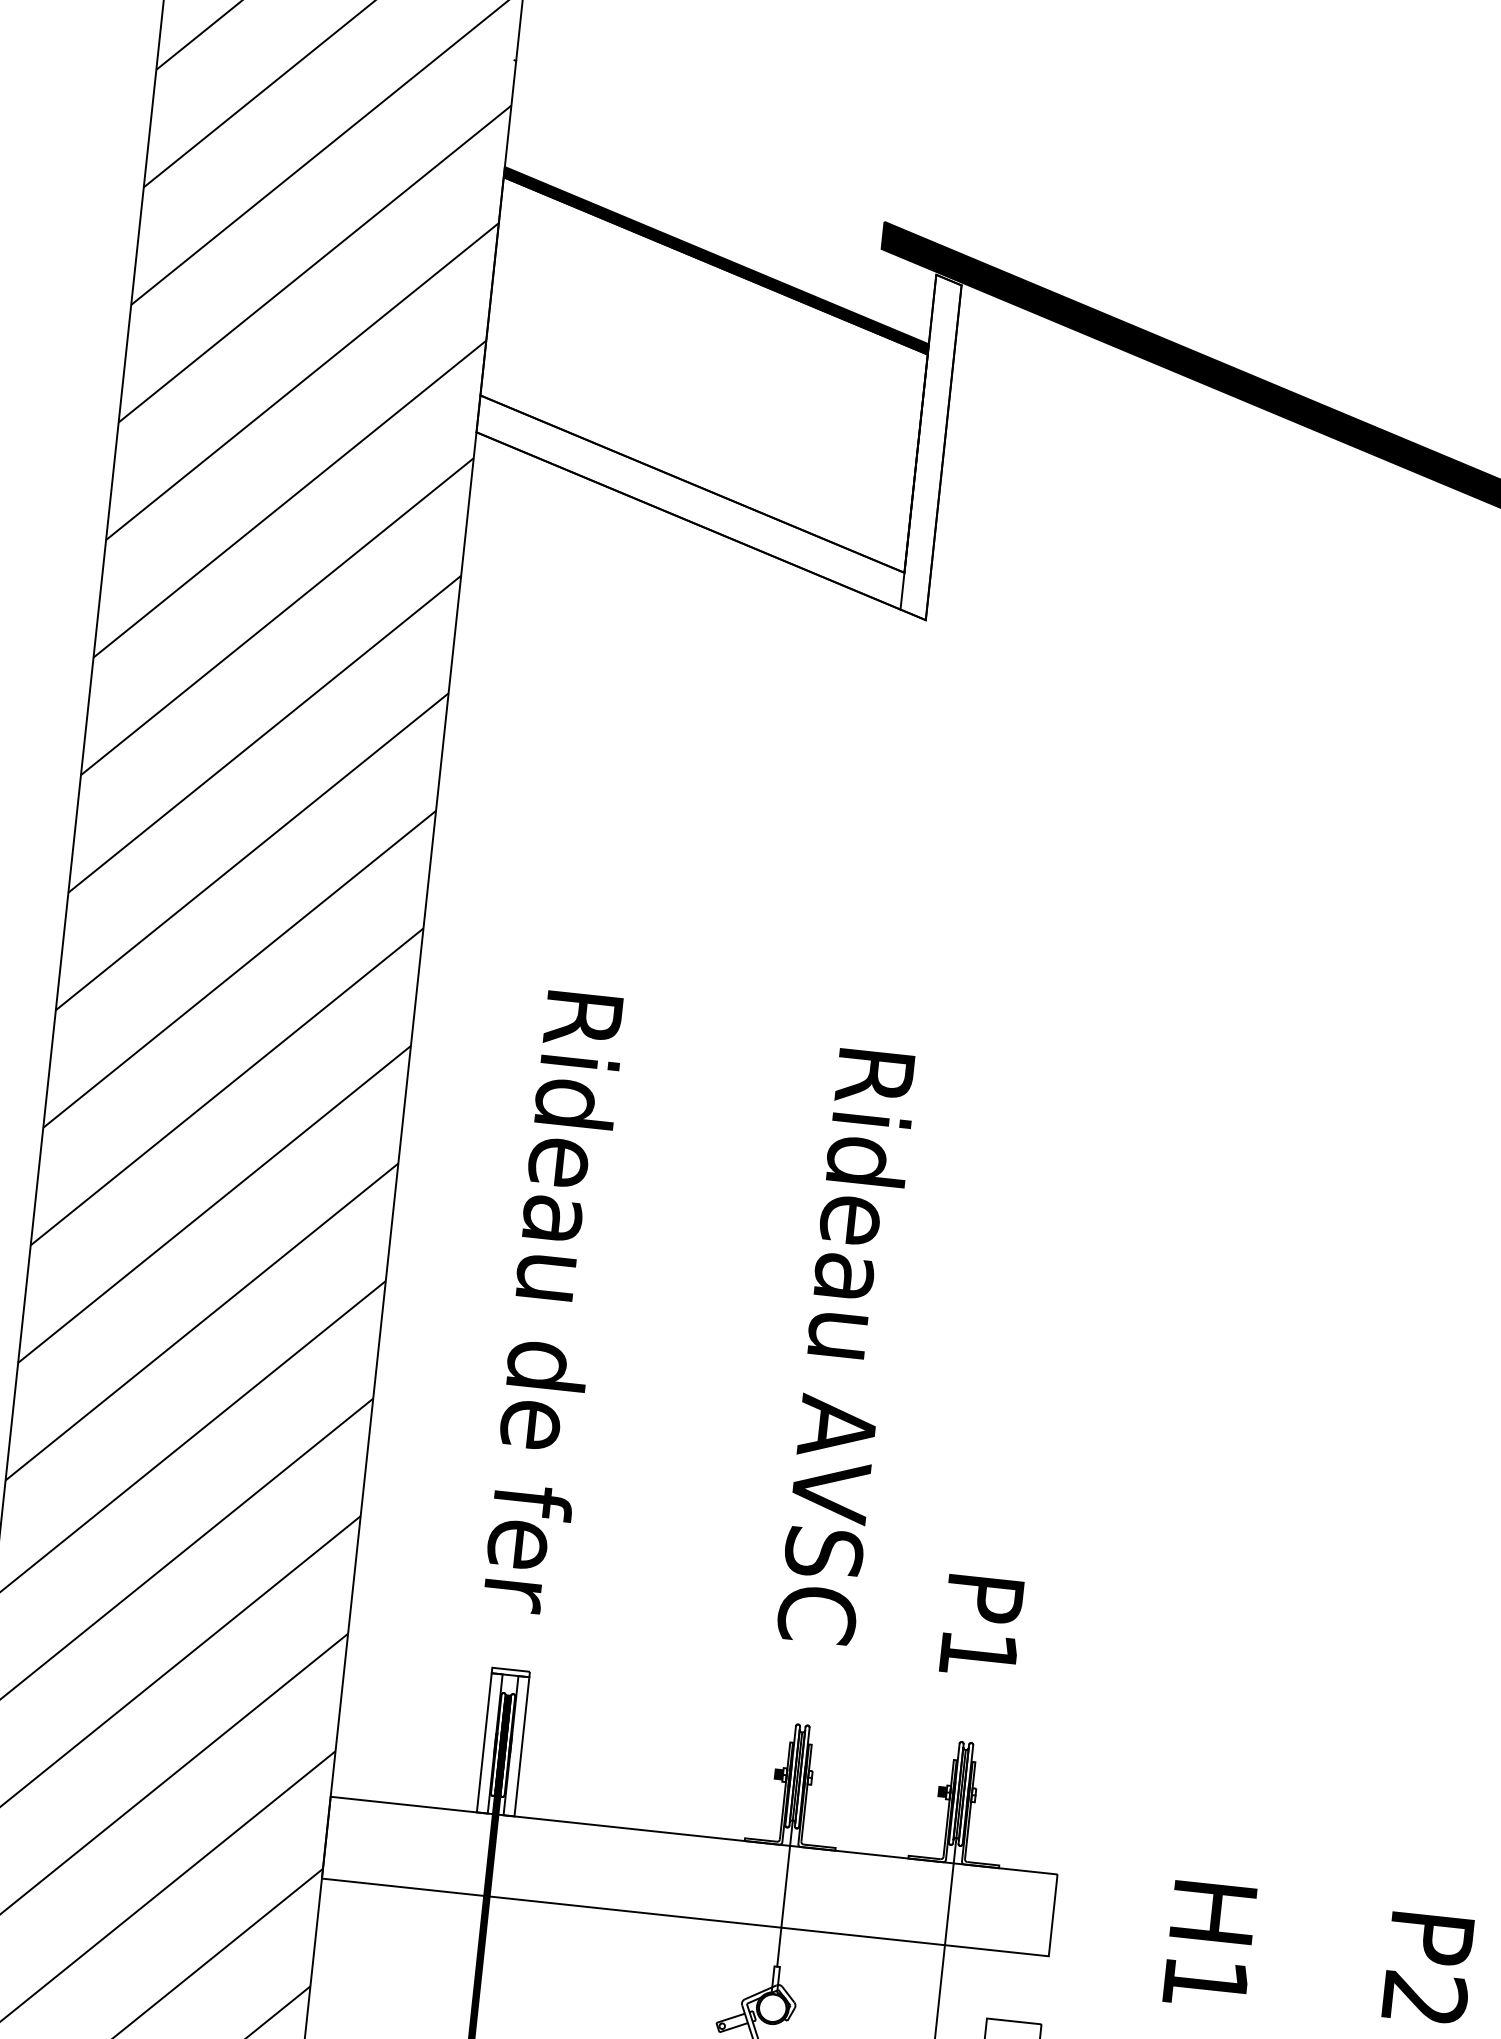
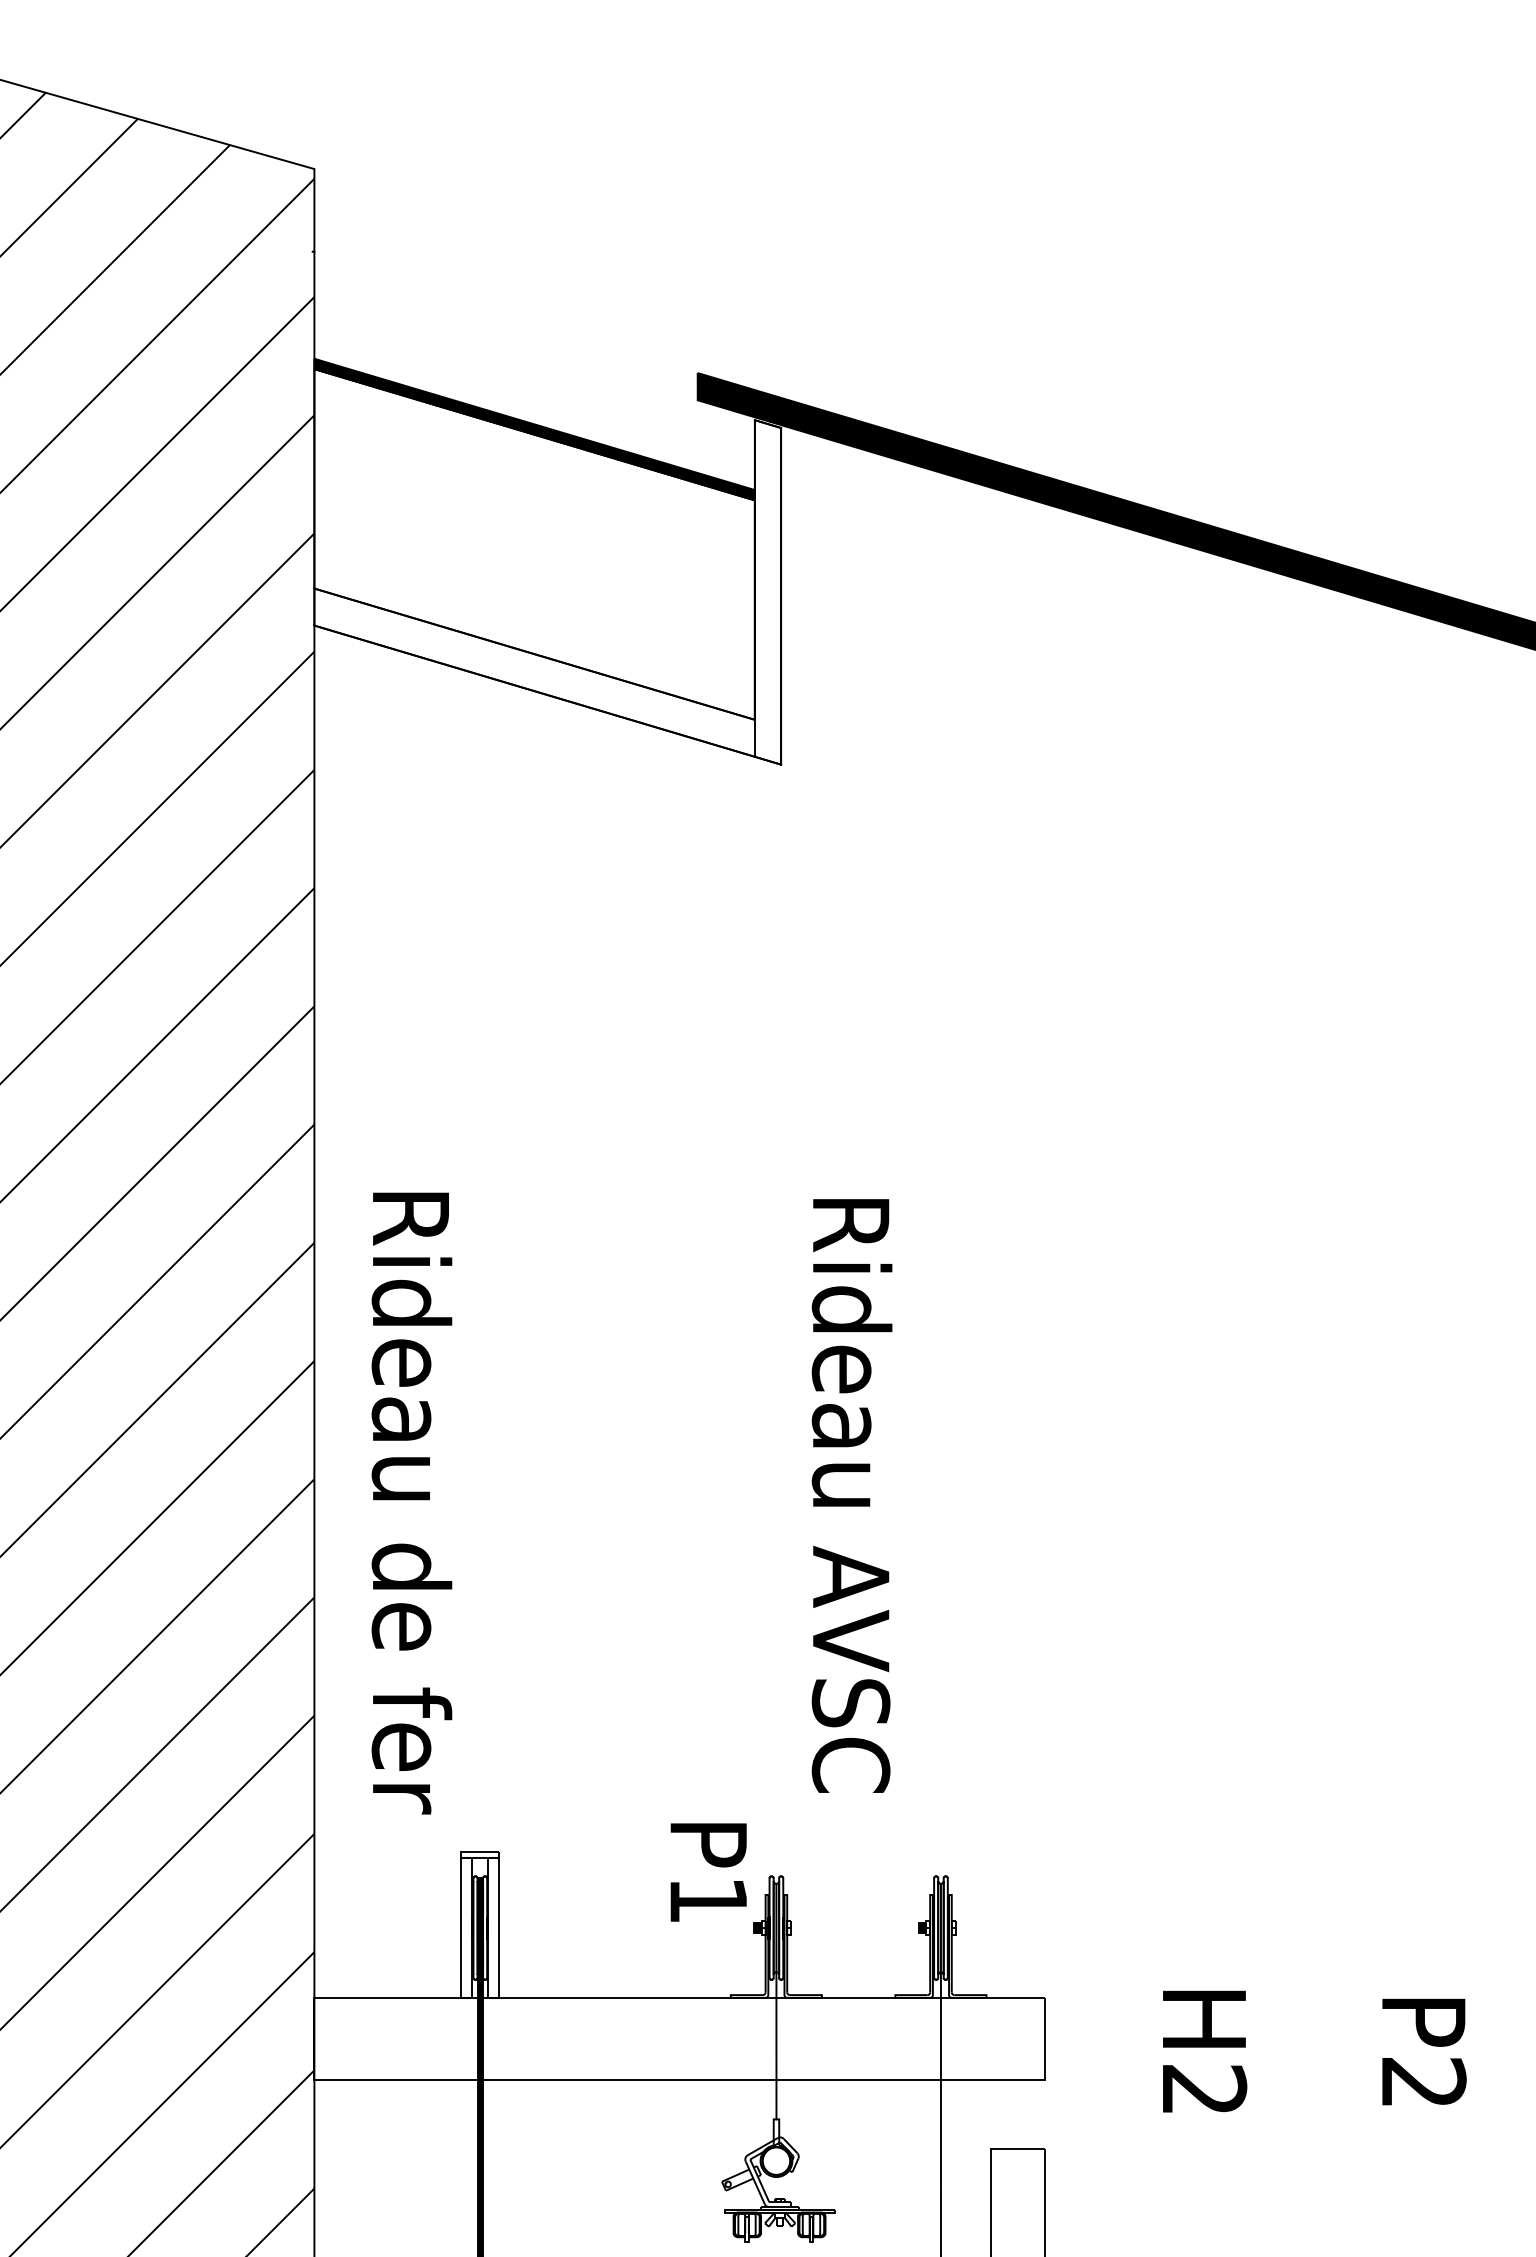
text: (553, 1303) -> (411, 1503), moved
text: (846, 1346) -> (851, 1495), moved
text: (981, 1626) -> (708, 1872), moved
text: (1207, 1982) -> (1205, 2089), H1 -> H2

